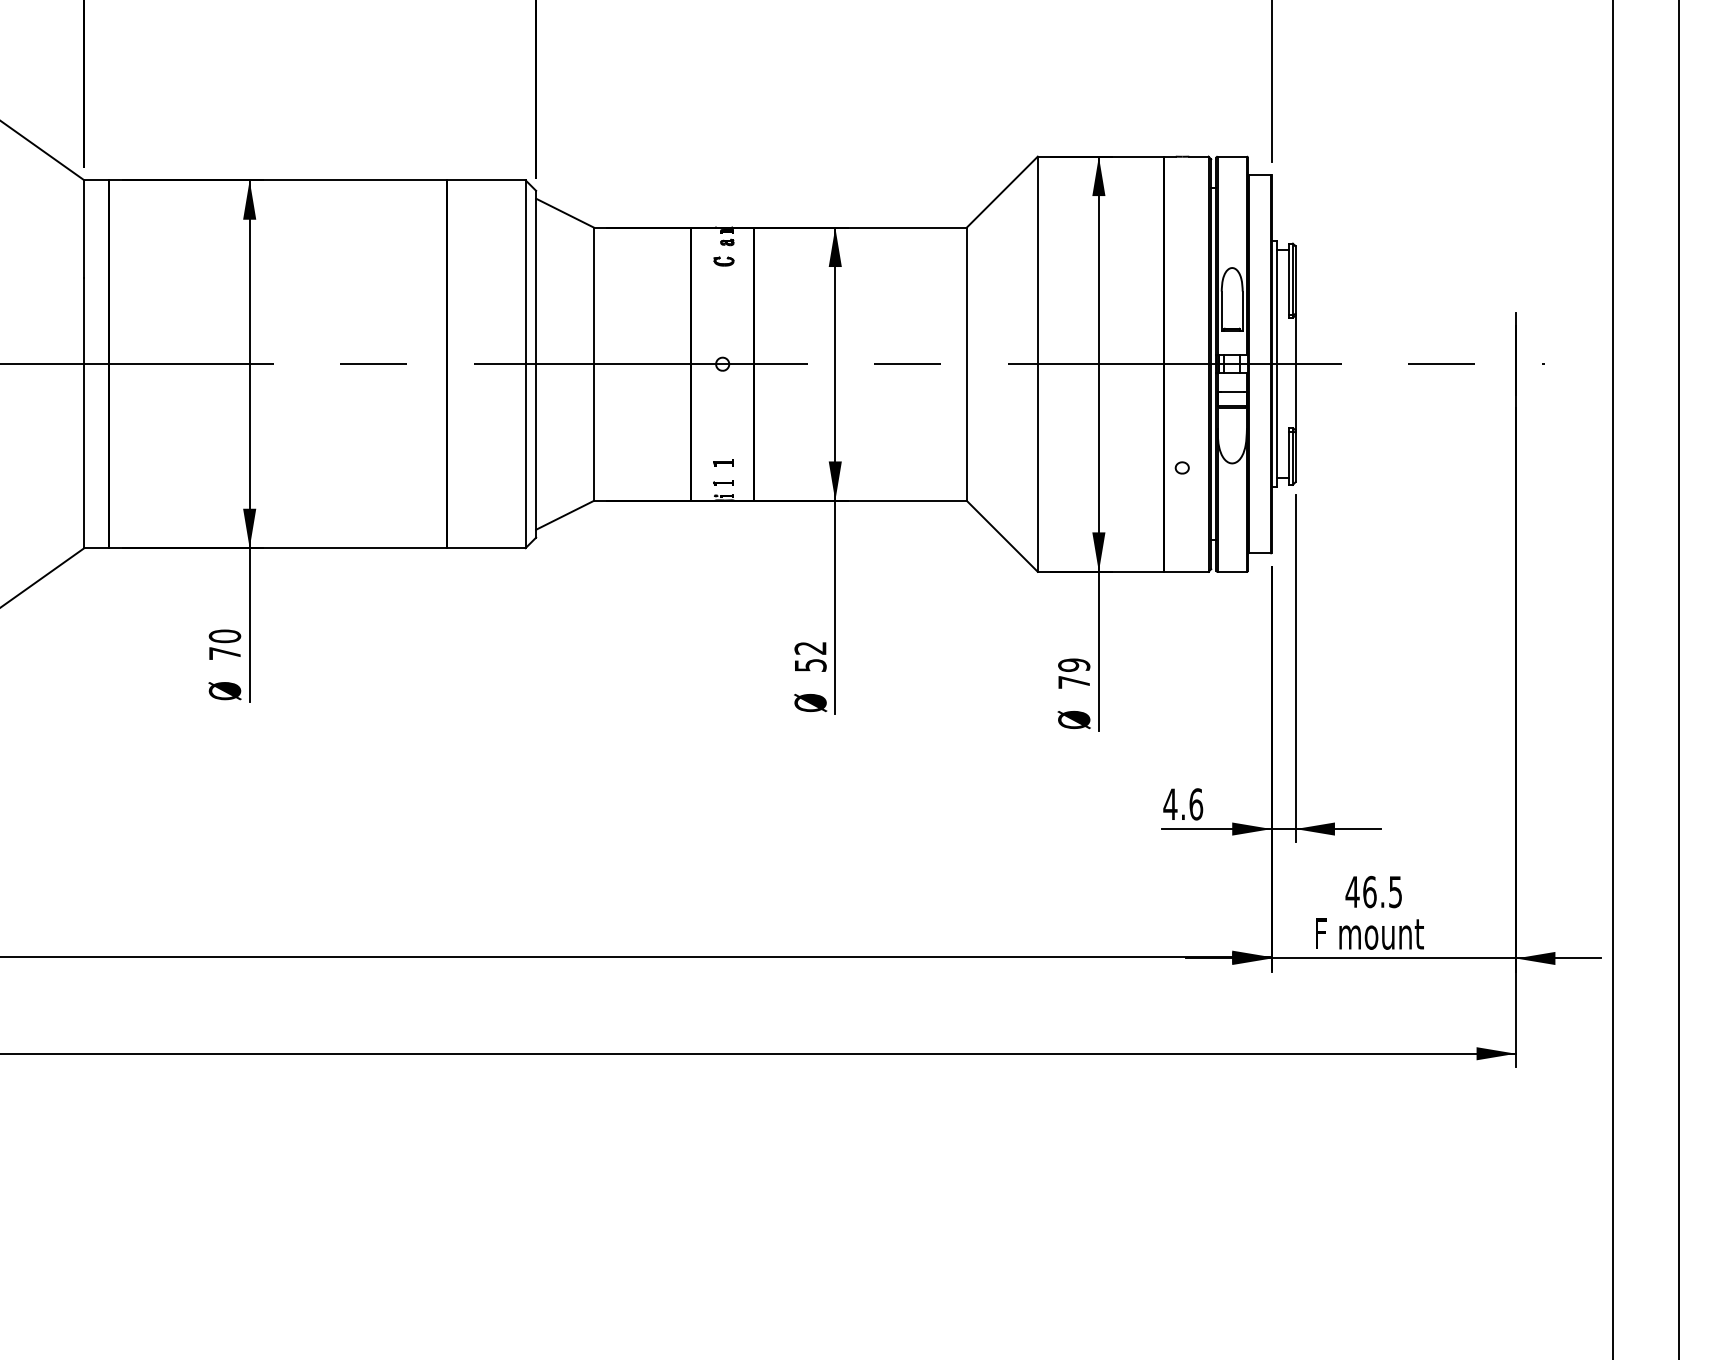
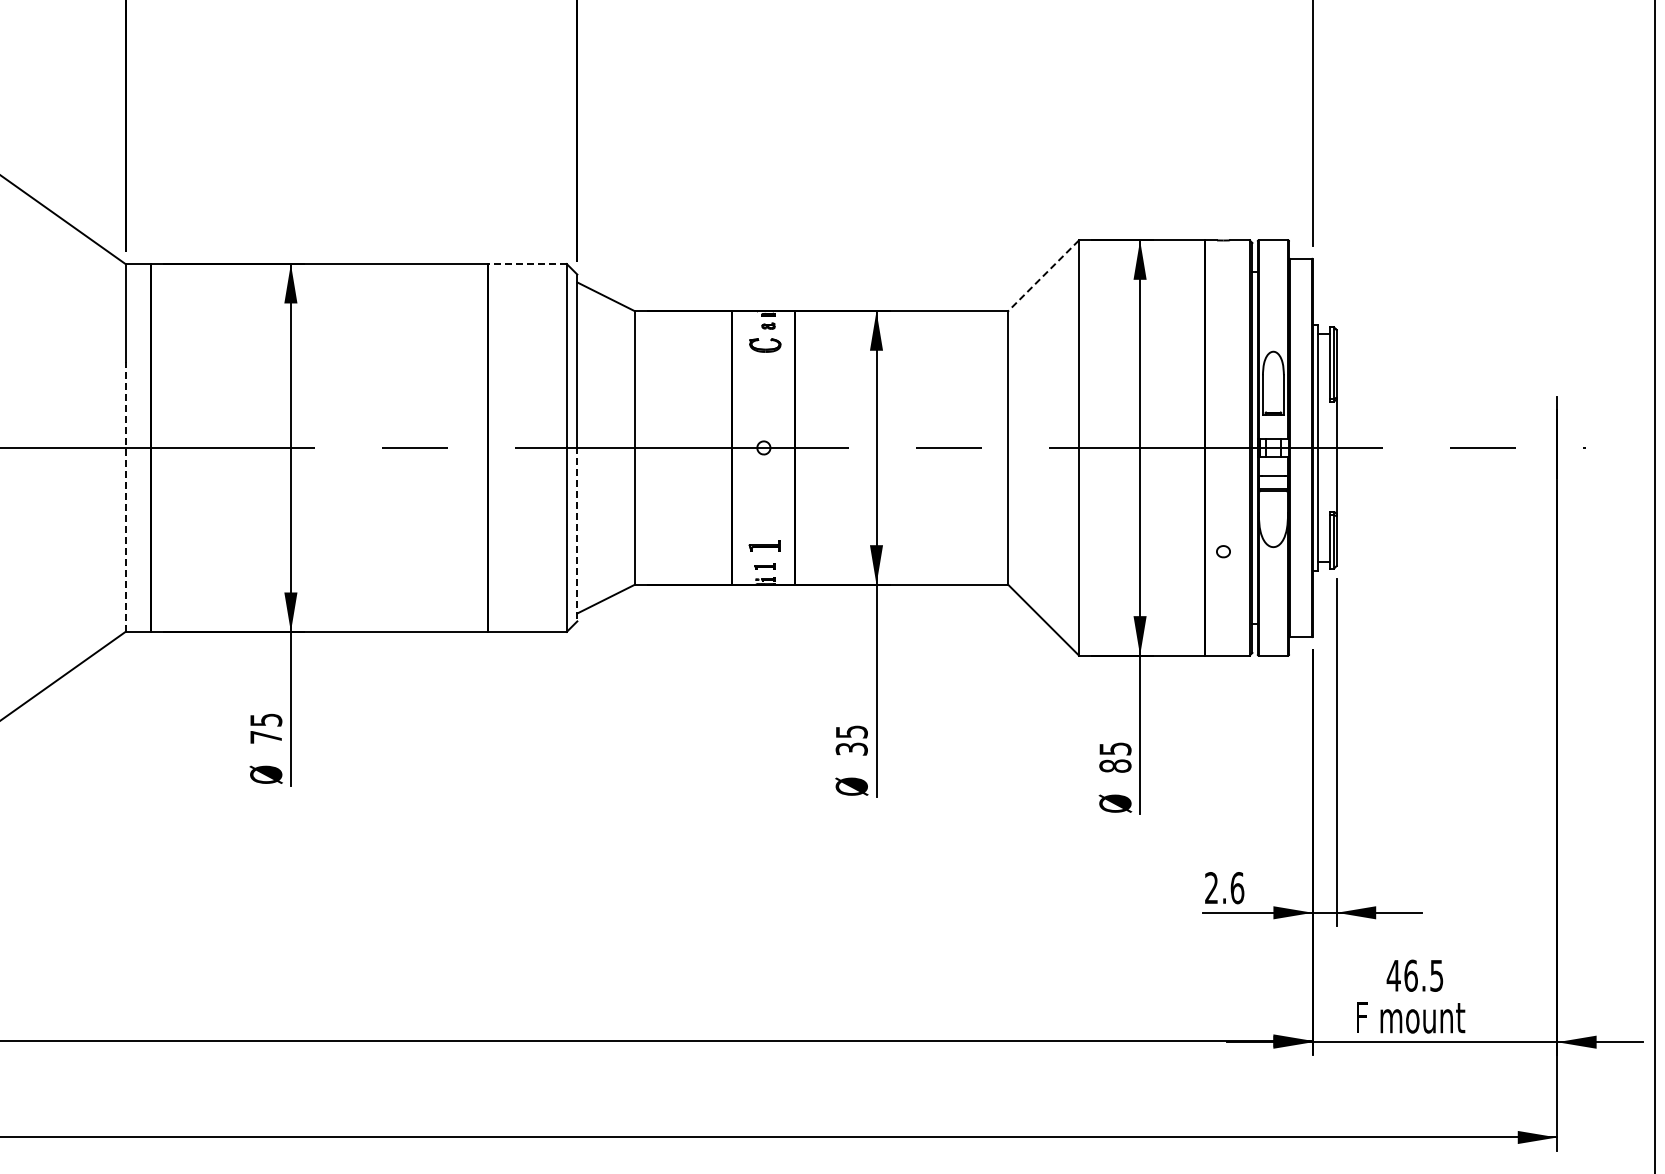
line: (485, 180) -> (526, 264), solid -> dashed
line: (1001, 192) -> (1042, 276), solid -> dashed
part: (723, 261) -> (764, 345), size x1.6
line: (84, 412) -> (125, 496), solid -> dashed
line: (536, 451) -> (577, 535), solid -> dashed
part: (723, 462) -> (764, 546), size x1.6
text: (224, 636) -> (265, 720), 70 -> 75
text: (810, 656) -> (851, 740), 52 -> 35
text: (1074, 673) -> (1115, 757), 79 -> 85
text: (1170, 803) -> (1211, 887), 4.6 -> 2.6

